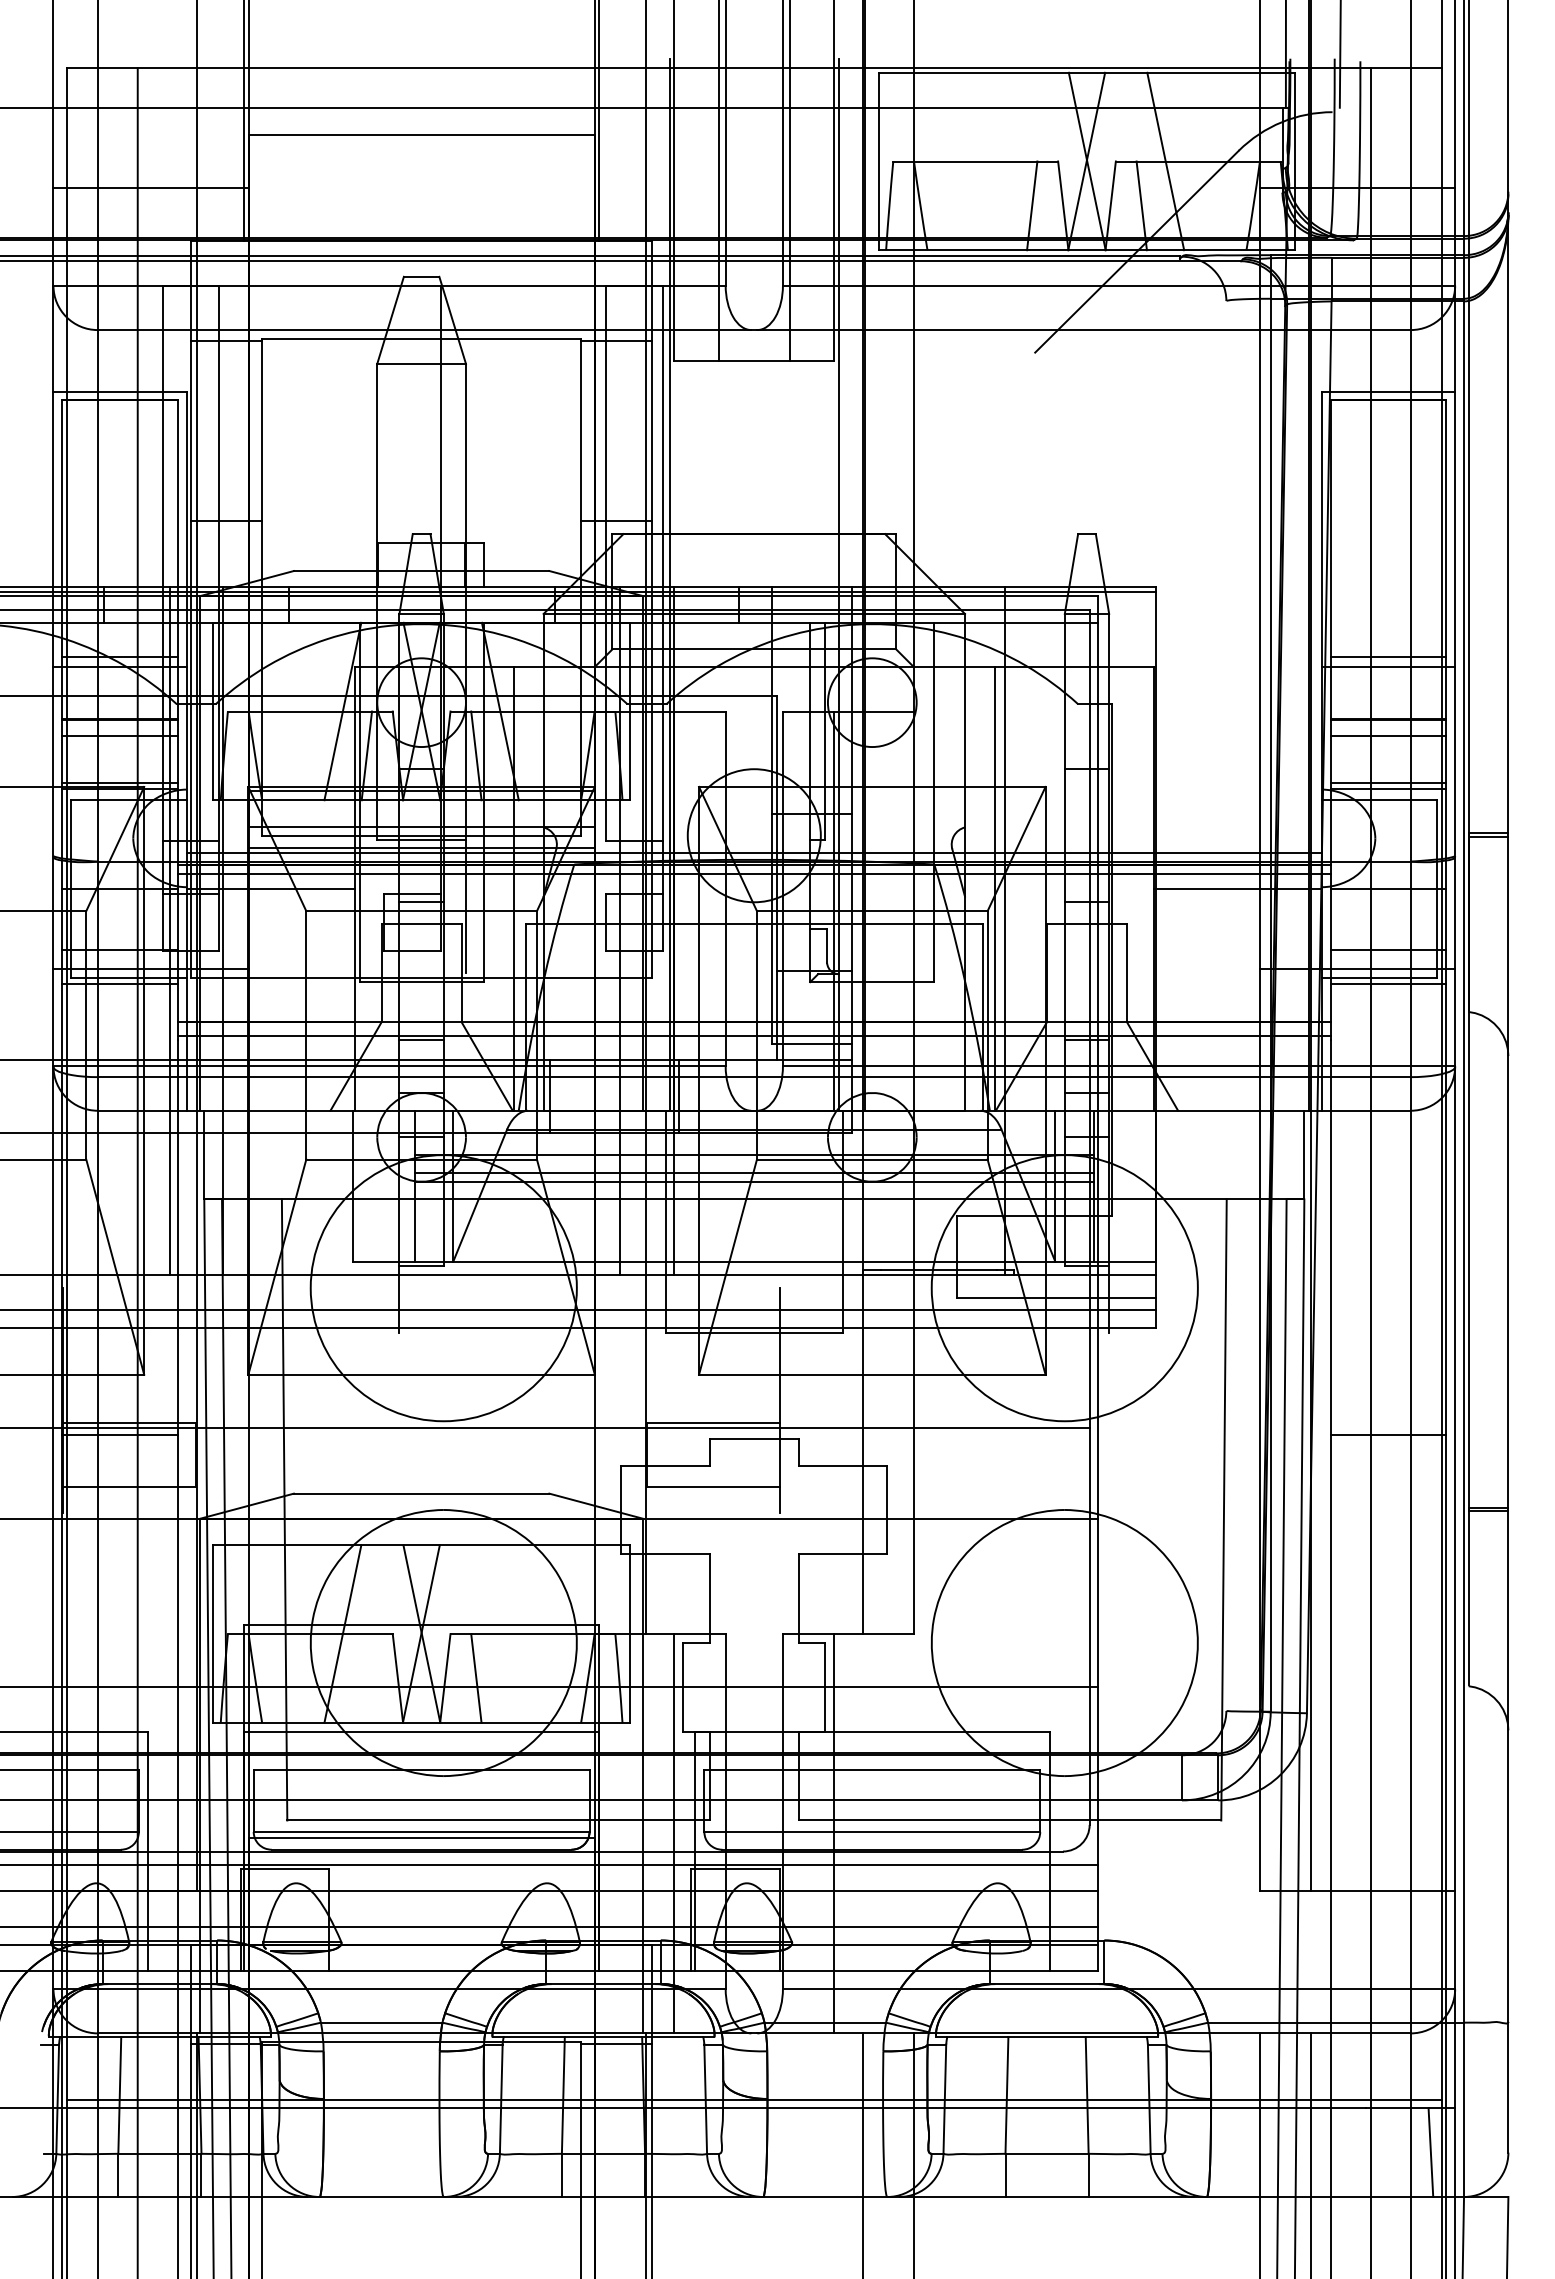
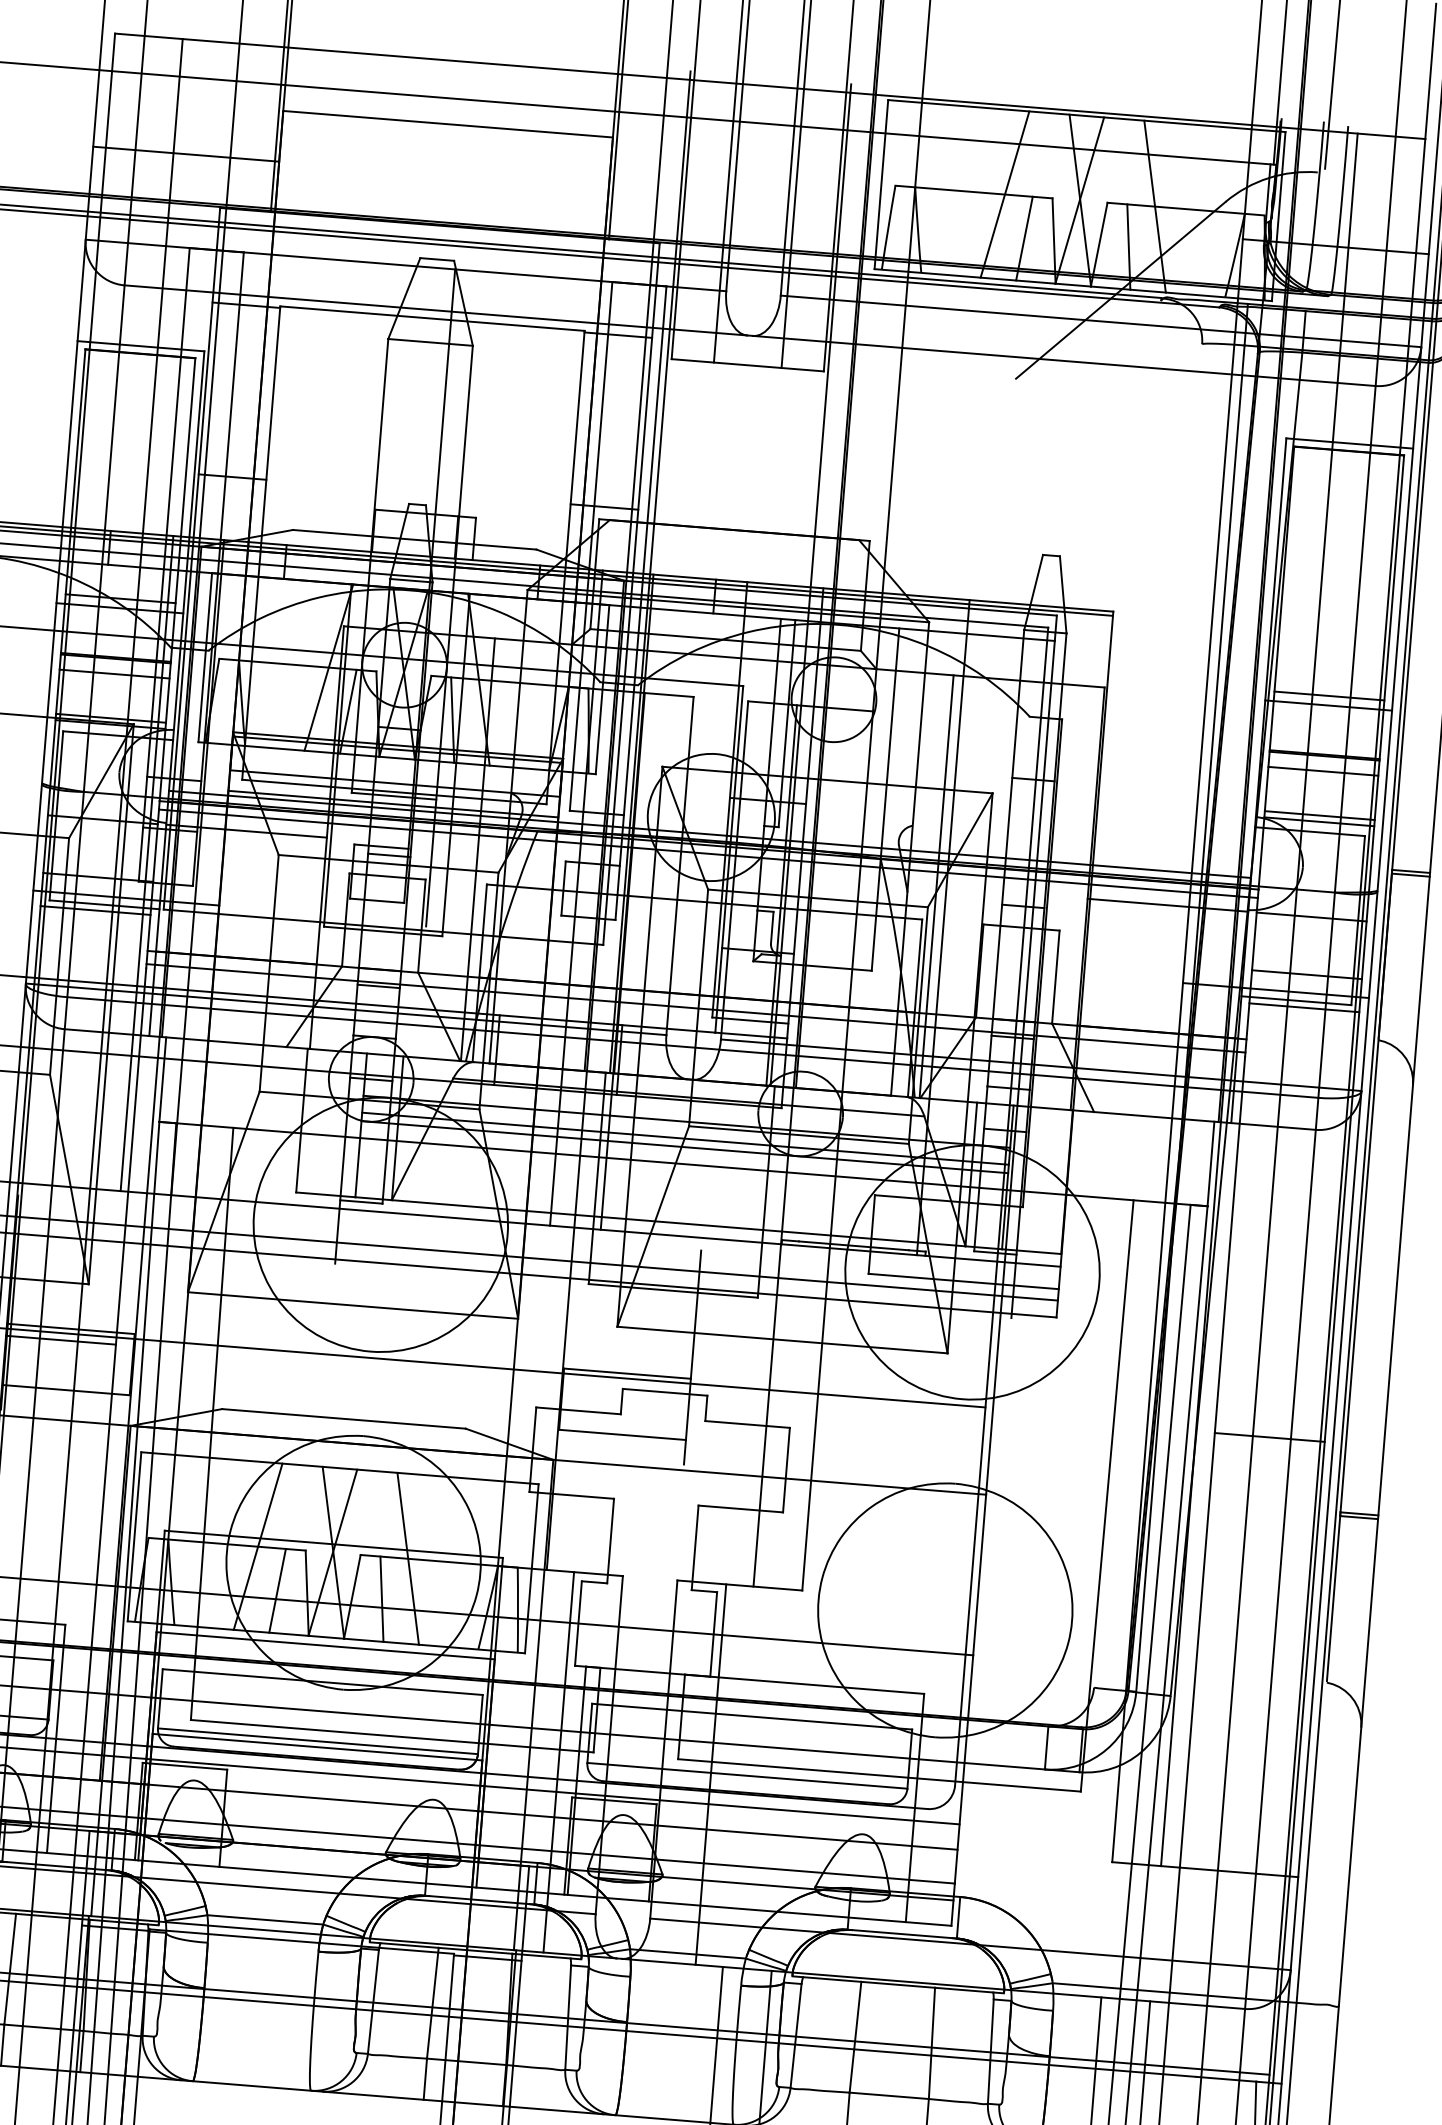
line: (1007, 161) -> (1004, 194), added
line: (499, 1633) -> (407, 1558), added
line: (366, 1678) -> (277, 1590), added

